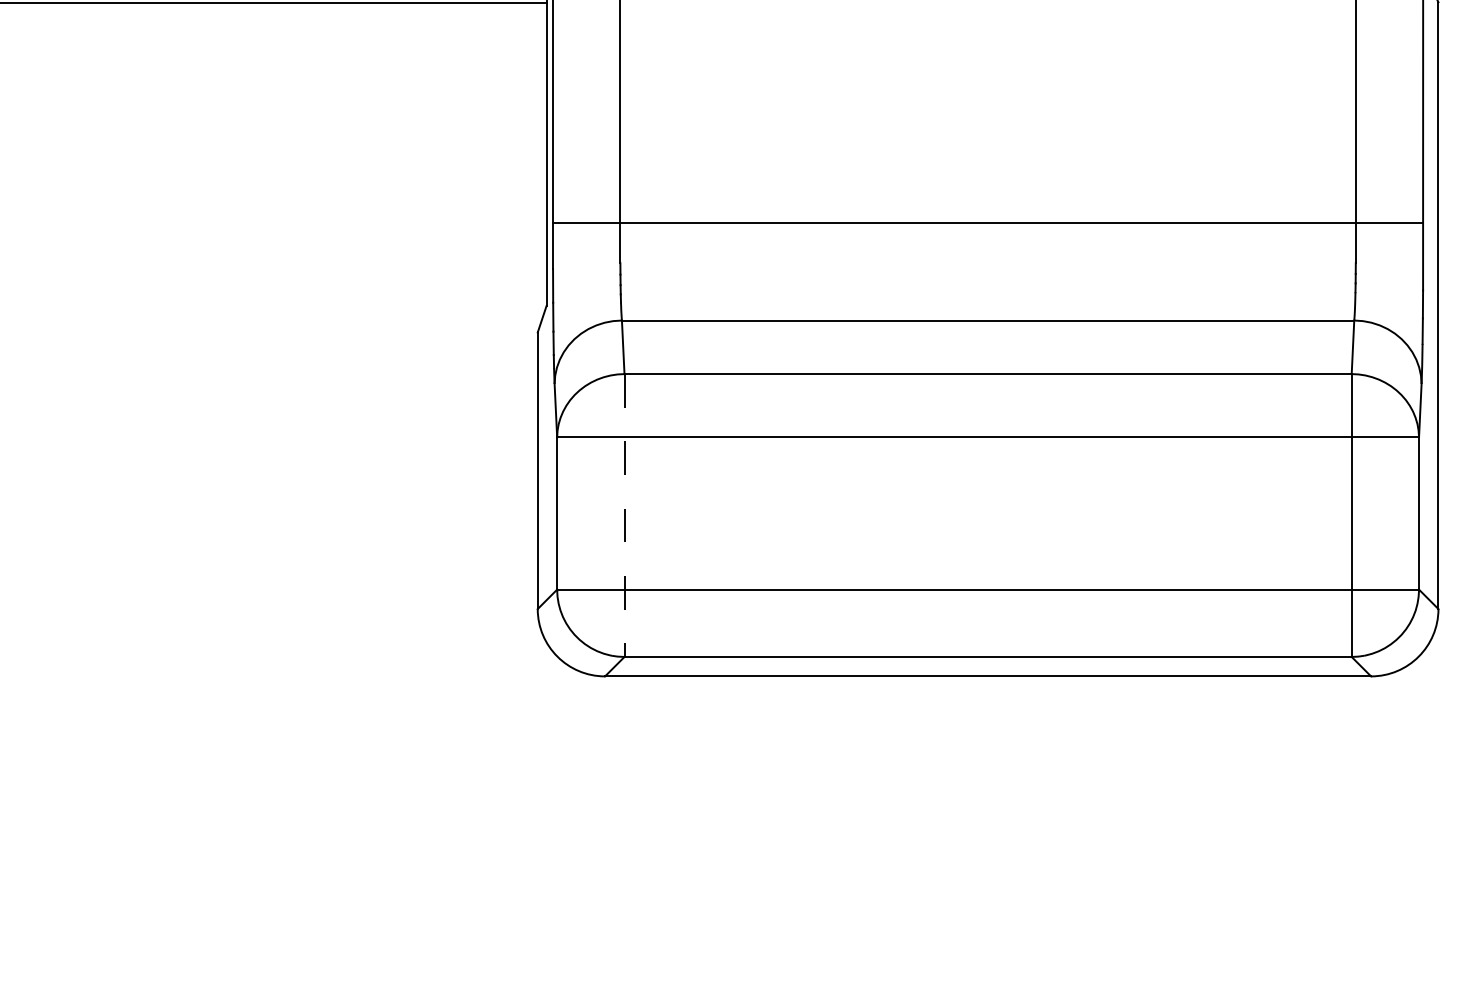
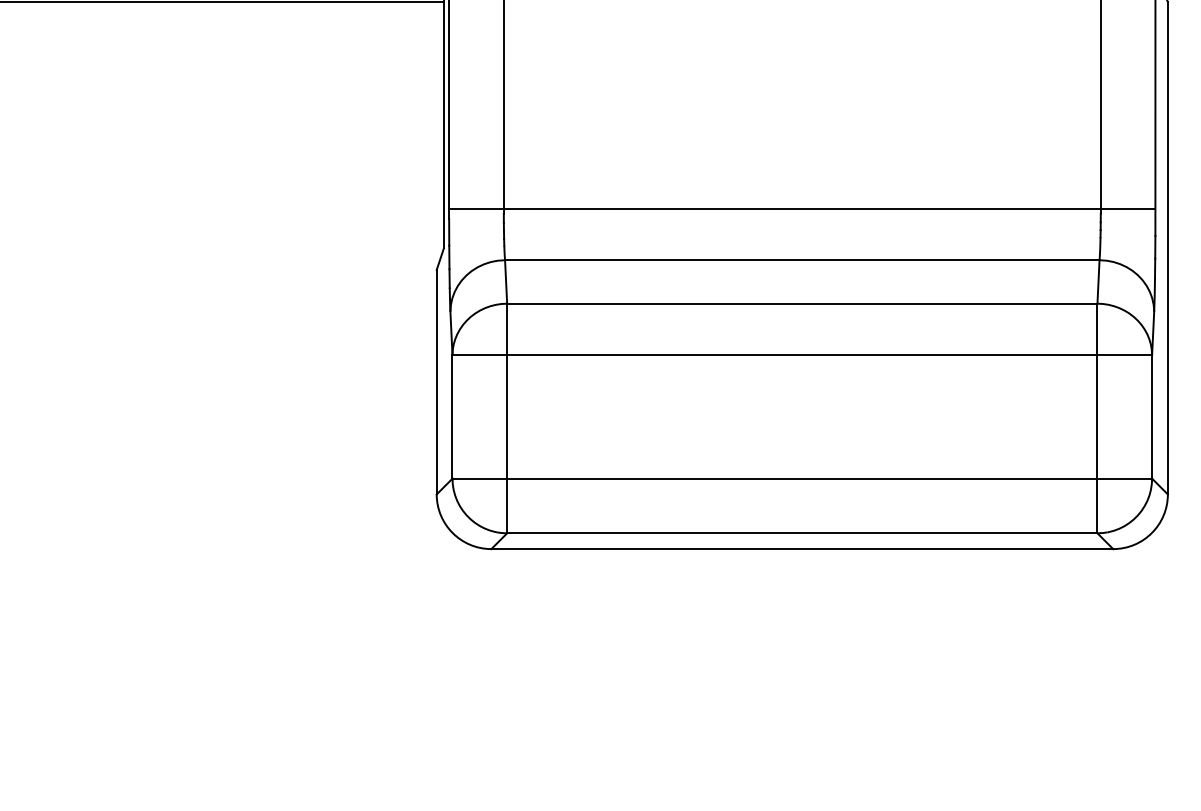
line: (988, 222) -> (802, 208), moved
line: (624, 515) -> (507, 418), dashed -> solid

